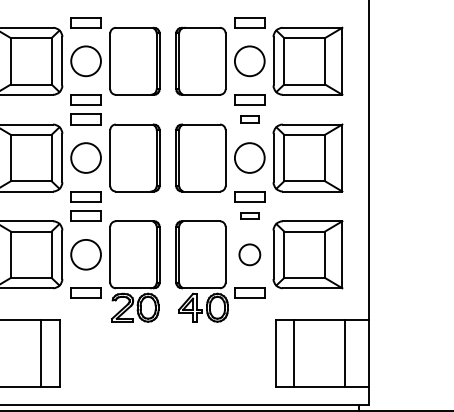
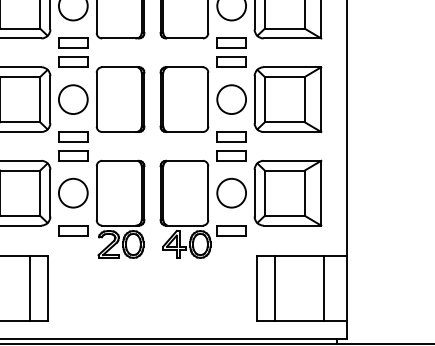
part: (249, 119) -> (231, 62), size x1.67
part: (249, 215) -> (231, 155), size x1.67
circle: (249, 254) -> (231, 192), size x1.43

